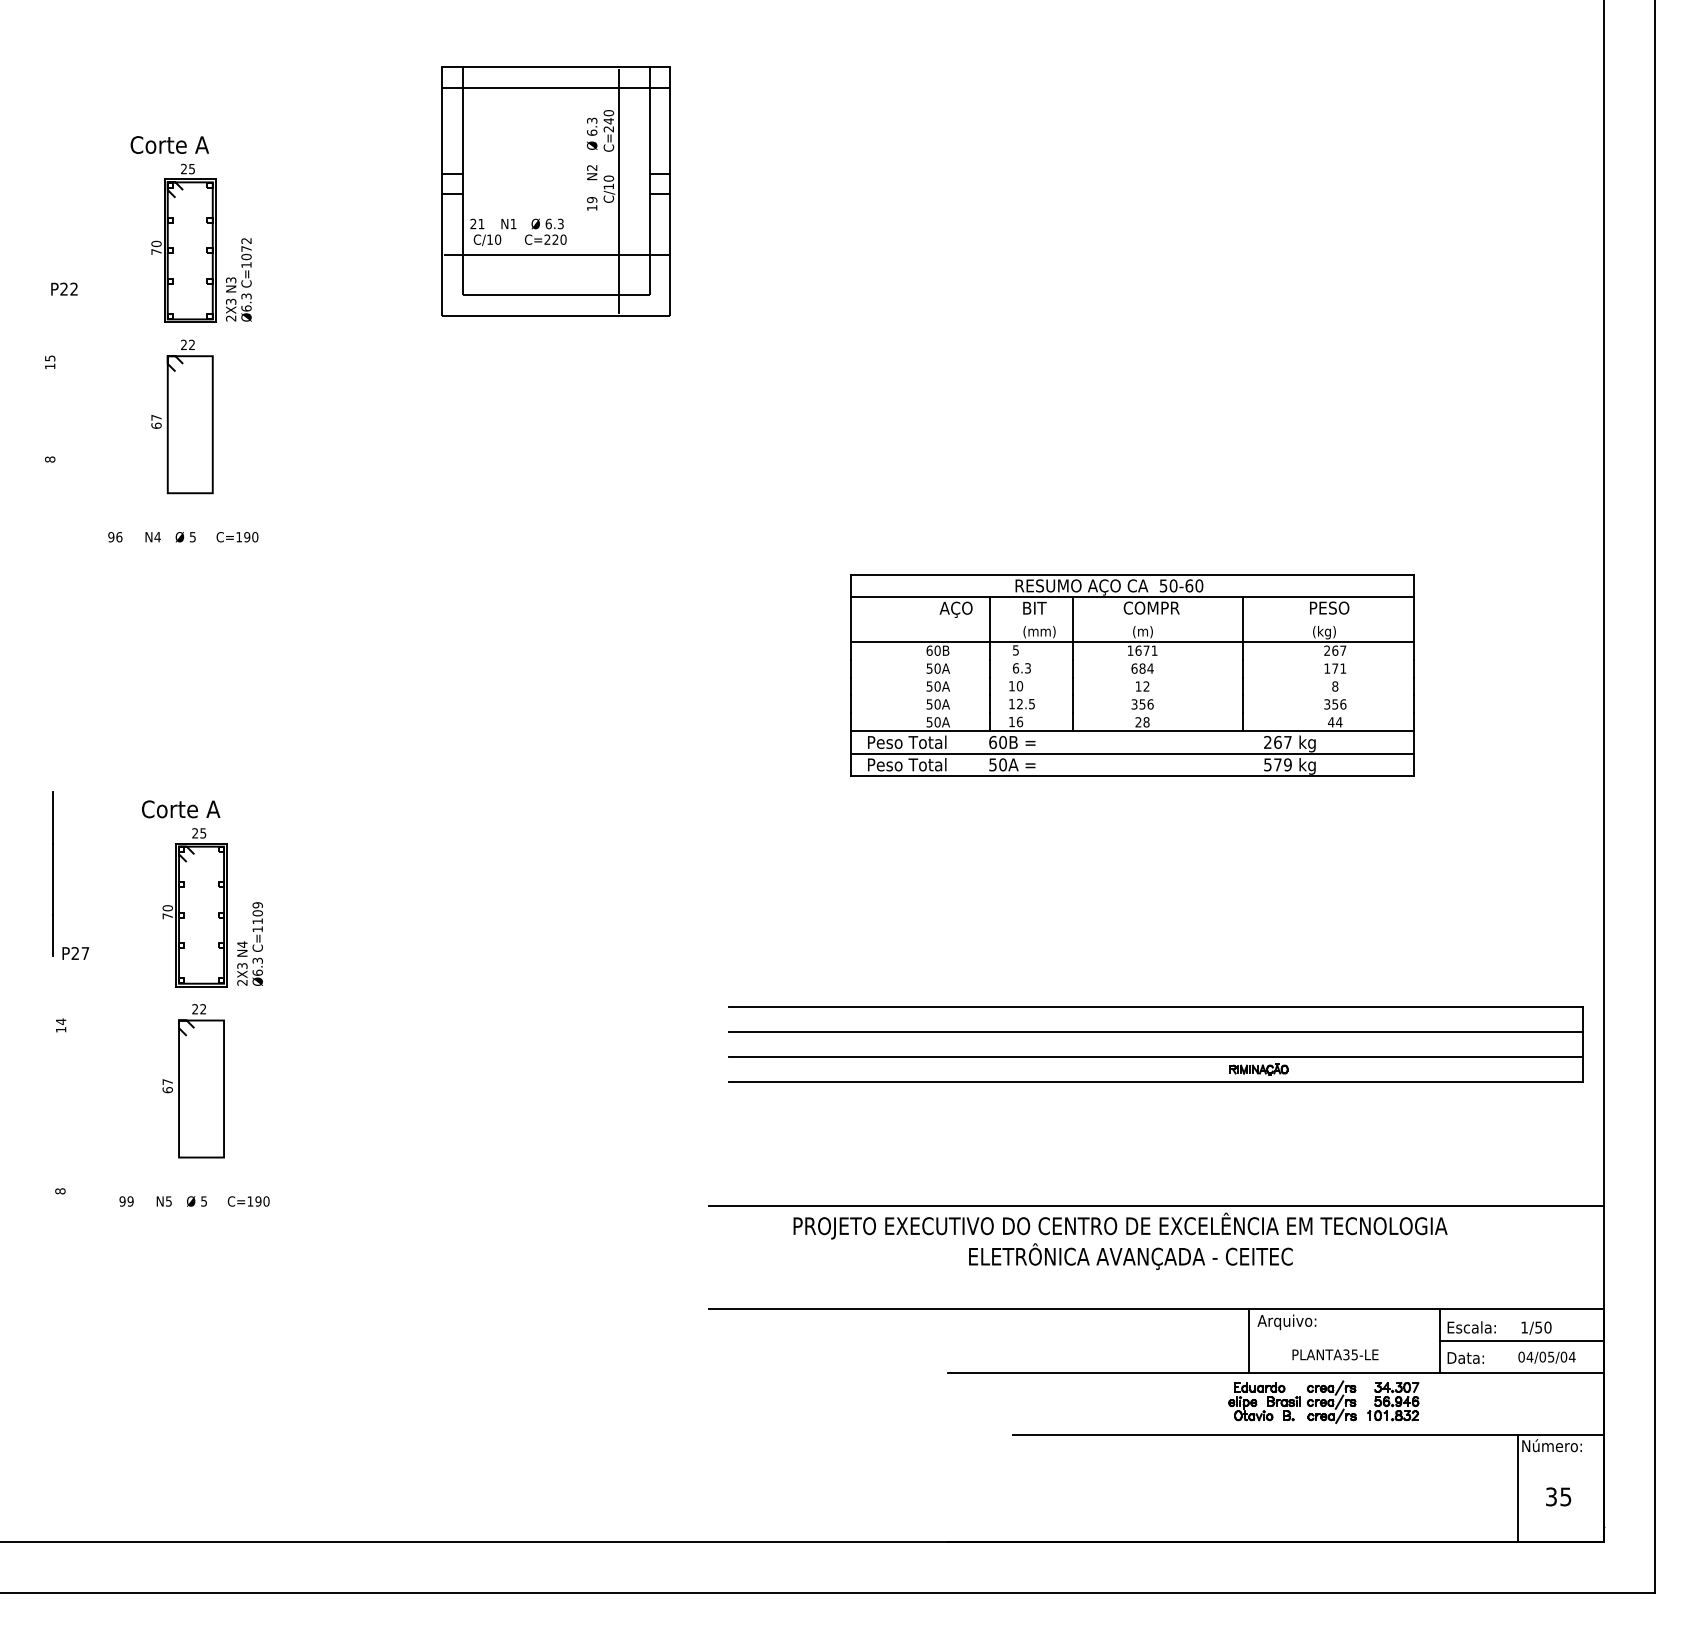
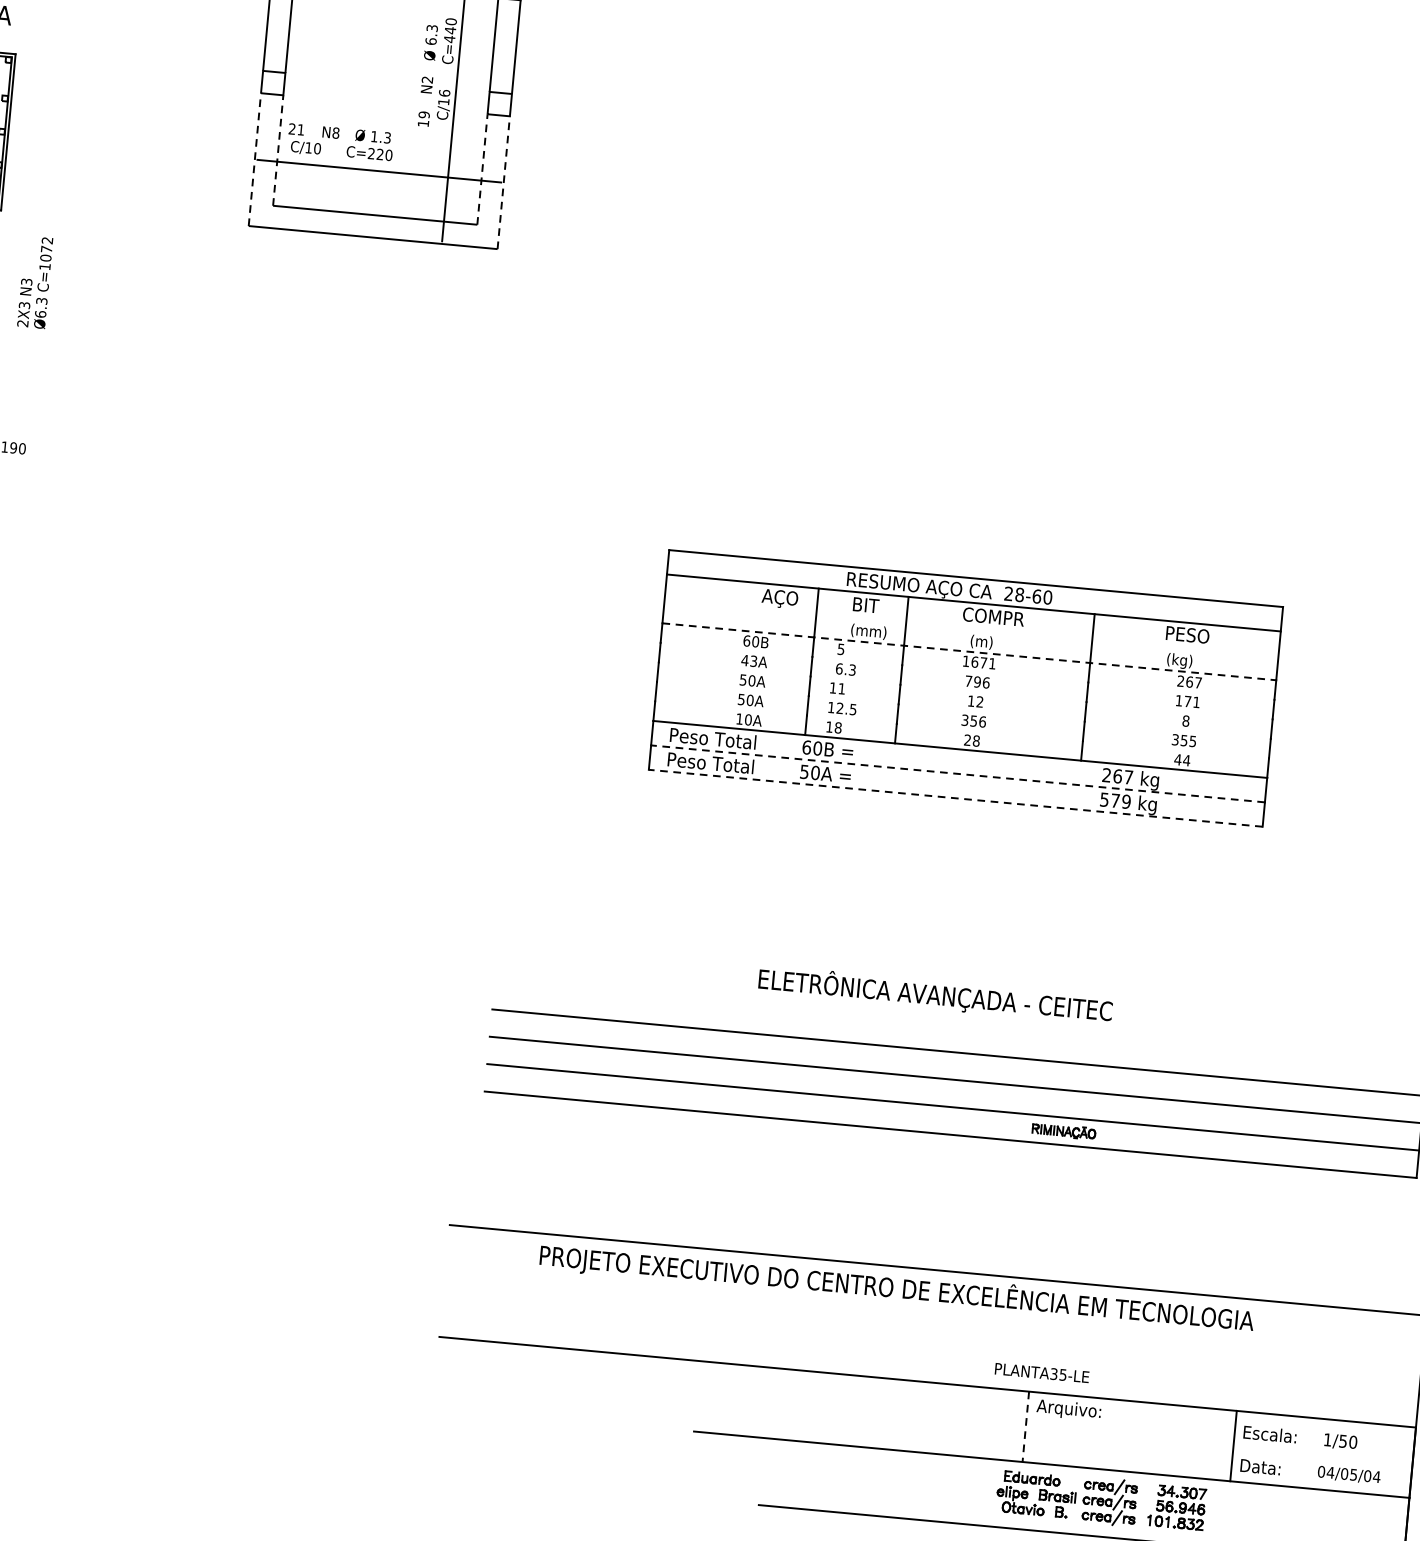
text: (608, 129) -> (449, 39), C=240 -> C=440
text: (608, 178) -> (444, 93), C/10 -> C/16
text: (513, 223) -> (336, 132), N1 -> N8
text: (548, 223) -> (374, 136), 6.3 -> 1.3
line: (462, 244) -> (278, 150), solid -> dashed
line: (649, 244) -> (482, 169), solid -> dashed
line: (442, 254) -> (255, 159), solid -> dashed
line: (670, 254) -> (504, 182), solid -> dashed
text: (238, 279) -> (34, 281), moved
text: (1168, 585) -> (1014, 593), 50-60 -> 28-60
line: (1133, 641) -> (970, 651), solid -> dashed
text: (933, 668) -> (749, 660), 50A -> 43A
text: (1142, 668) -> (977, 681), 684 -> 796
text: (1019, 686) -> (841, 689), 10 -> 11
text: (1343, 704) -> (1193, 741), 356 -> 355
text: (1019, 721) -> (837, 727), 16 -> 18
text: (929, 722) -> (739, 719), 50A -> 10A
line: (1132, 753) -> (957, 773), solid -> dashed
line: (1132, 776) -> (955, 798), solid -> dashed
text: (1130, 1256) -> (935, 995), moved
line: (1249, 1341) -> (1026, 1427), solid -> dashed
line: (1521, 1341) -> (1322, 1454), removed
text: (1335, 1354) -> (1042, 1372), moved

